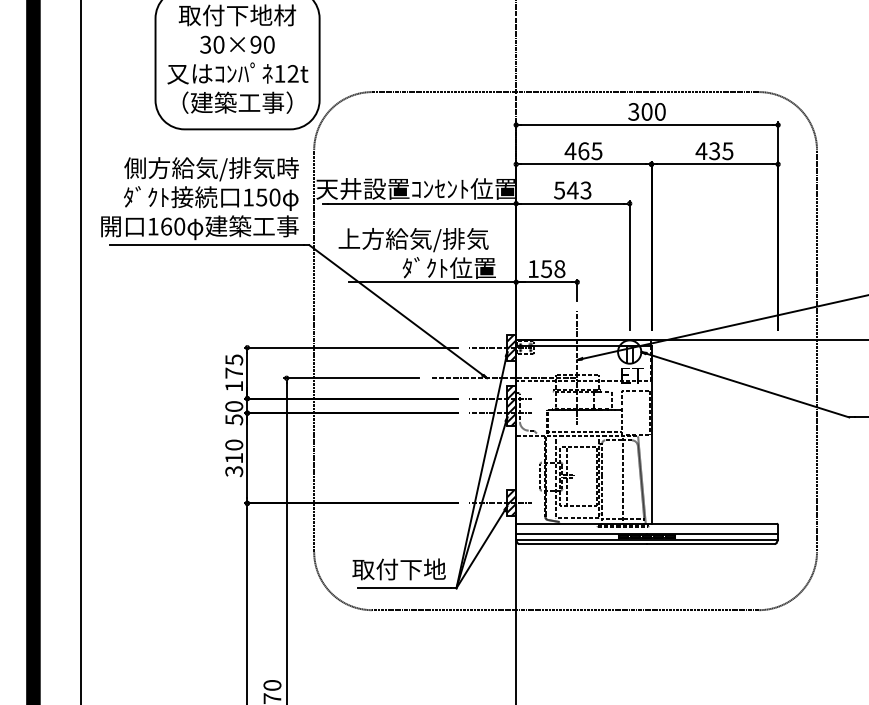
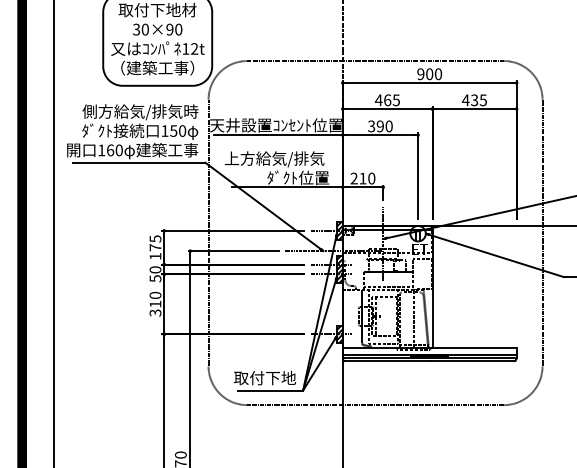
text: (633, 112) -> (420, 74), 300 -> 900
text: (573, 190) -> (380, 126), 543 -> 390
text: (545, 268) -> (362, 178), 158 -> 210

